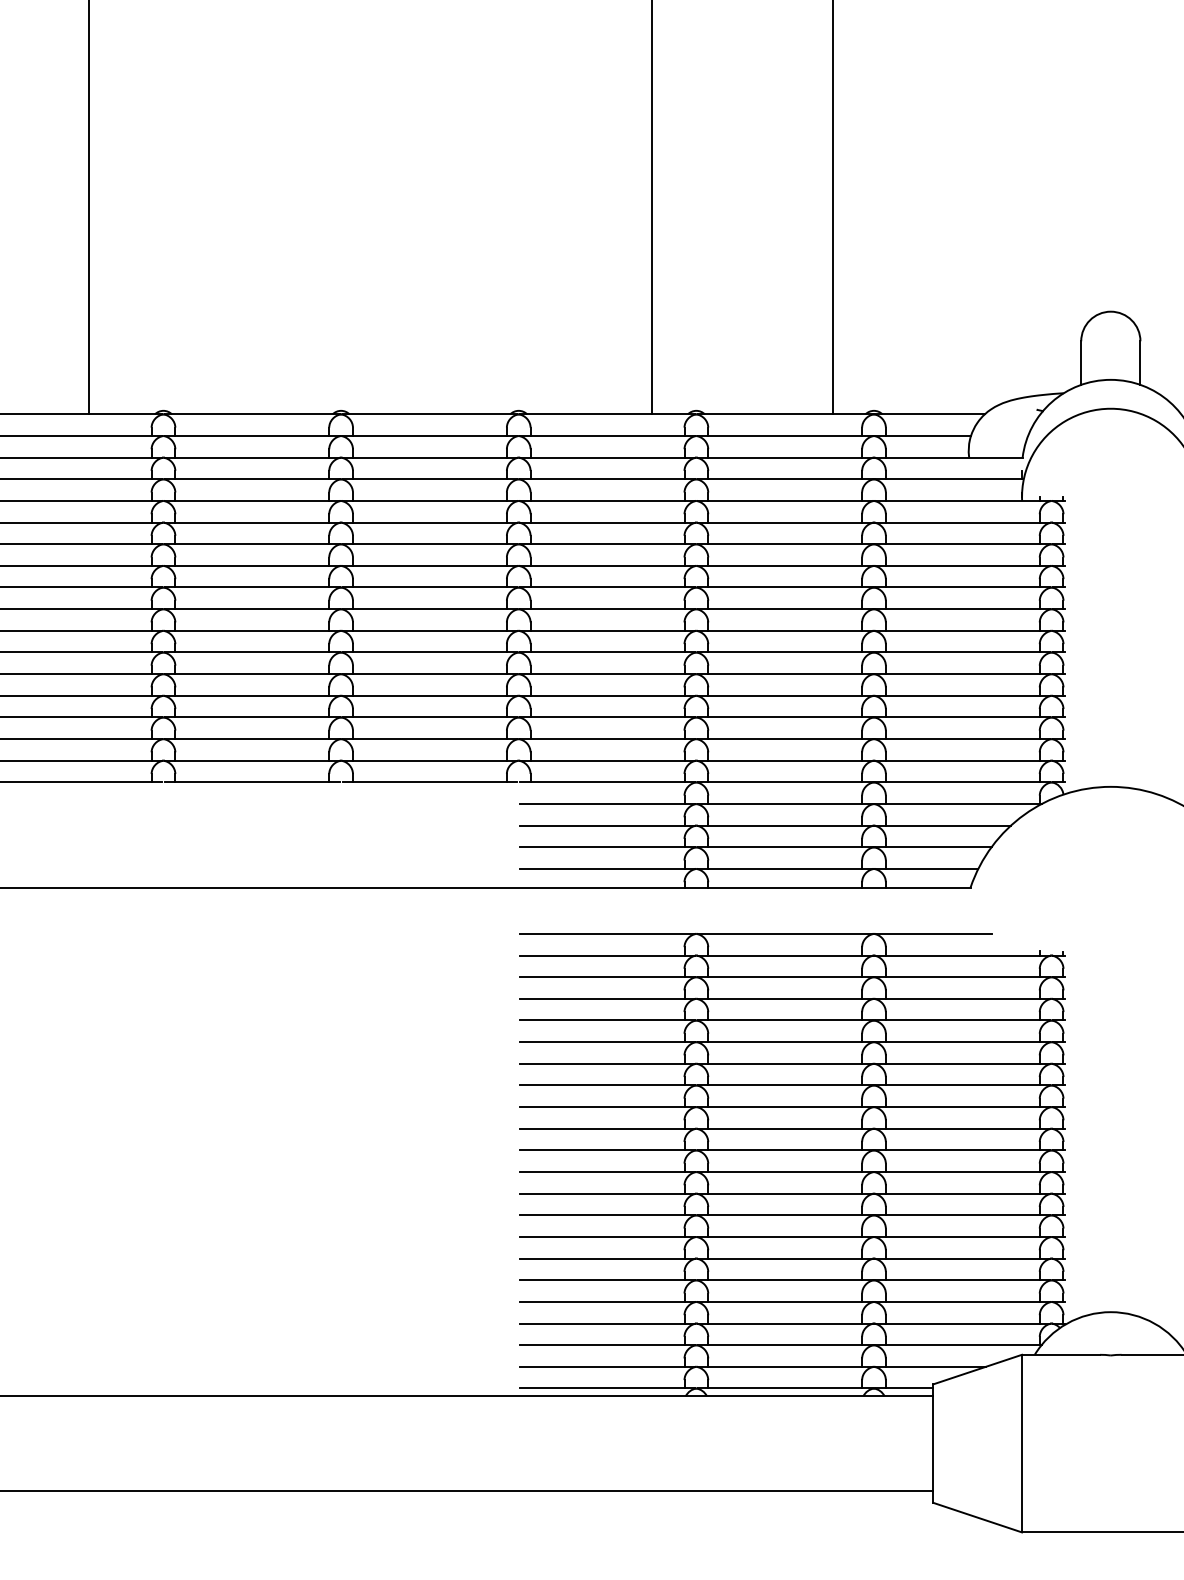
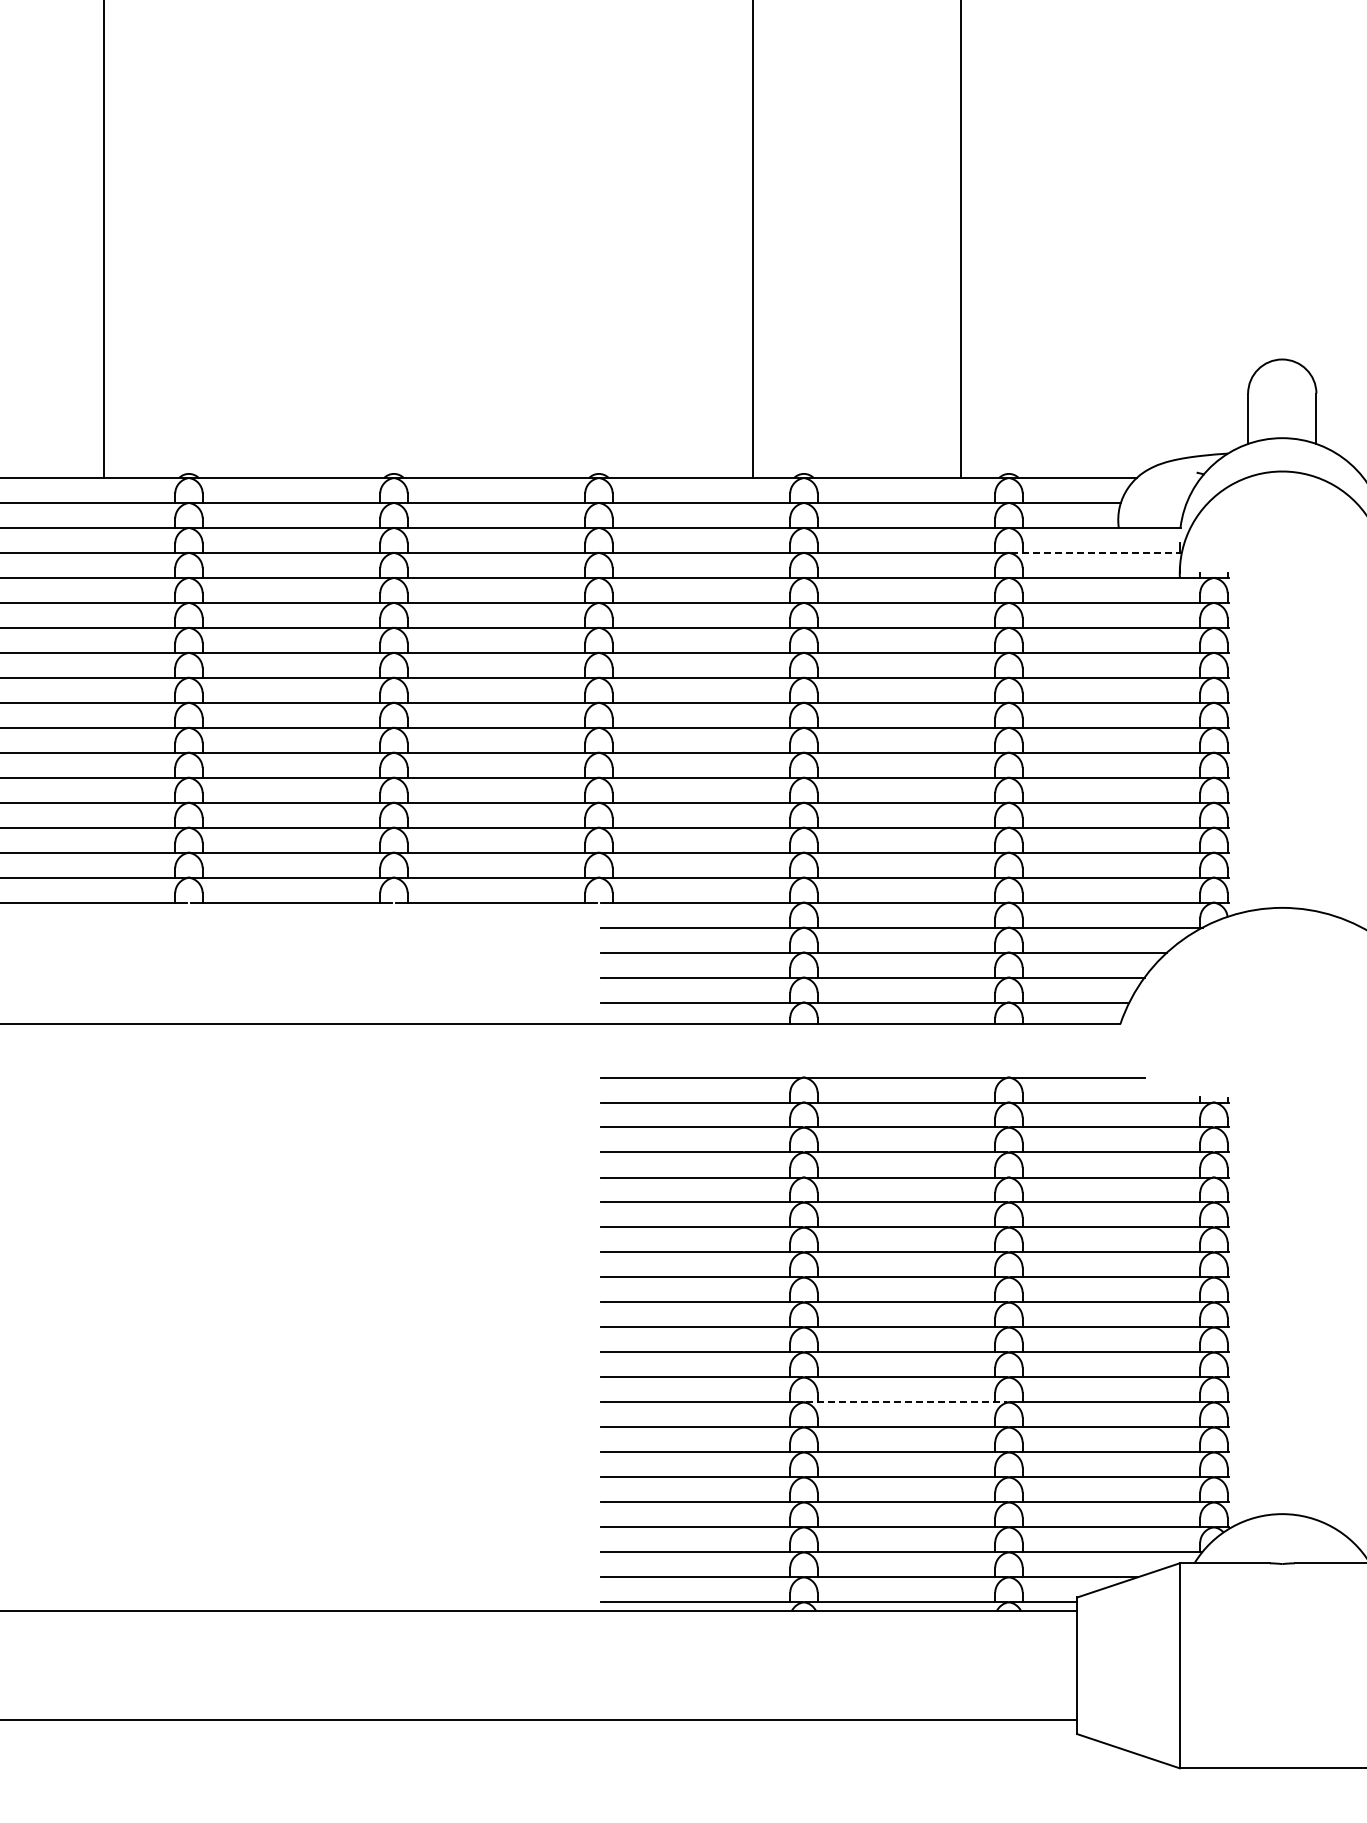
line: (949, 478) -> (1096, 552), solid -> dashed
line: (785, 1215) -> (906, 1402), solid -> dashed

